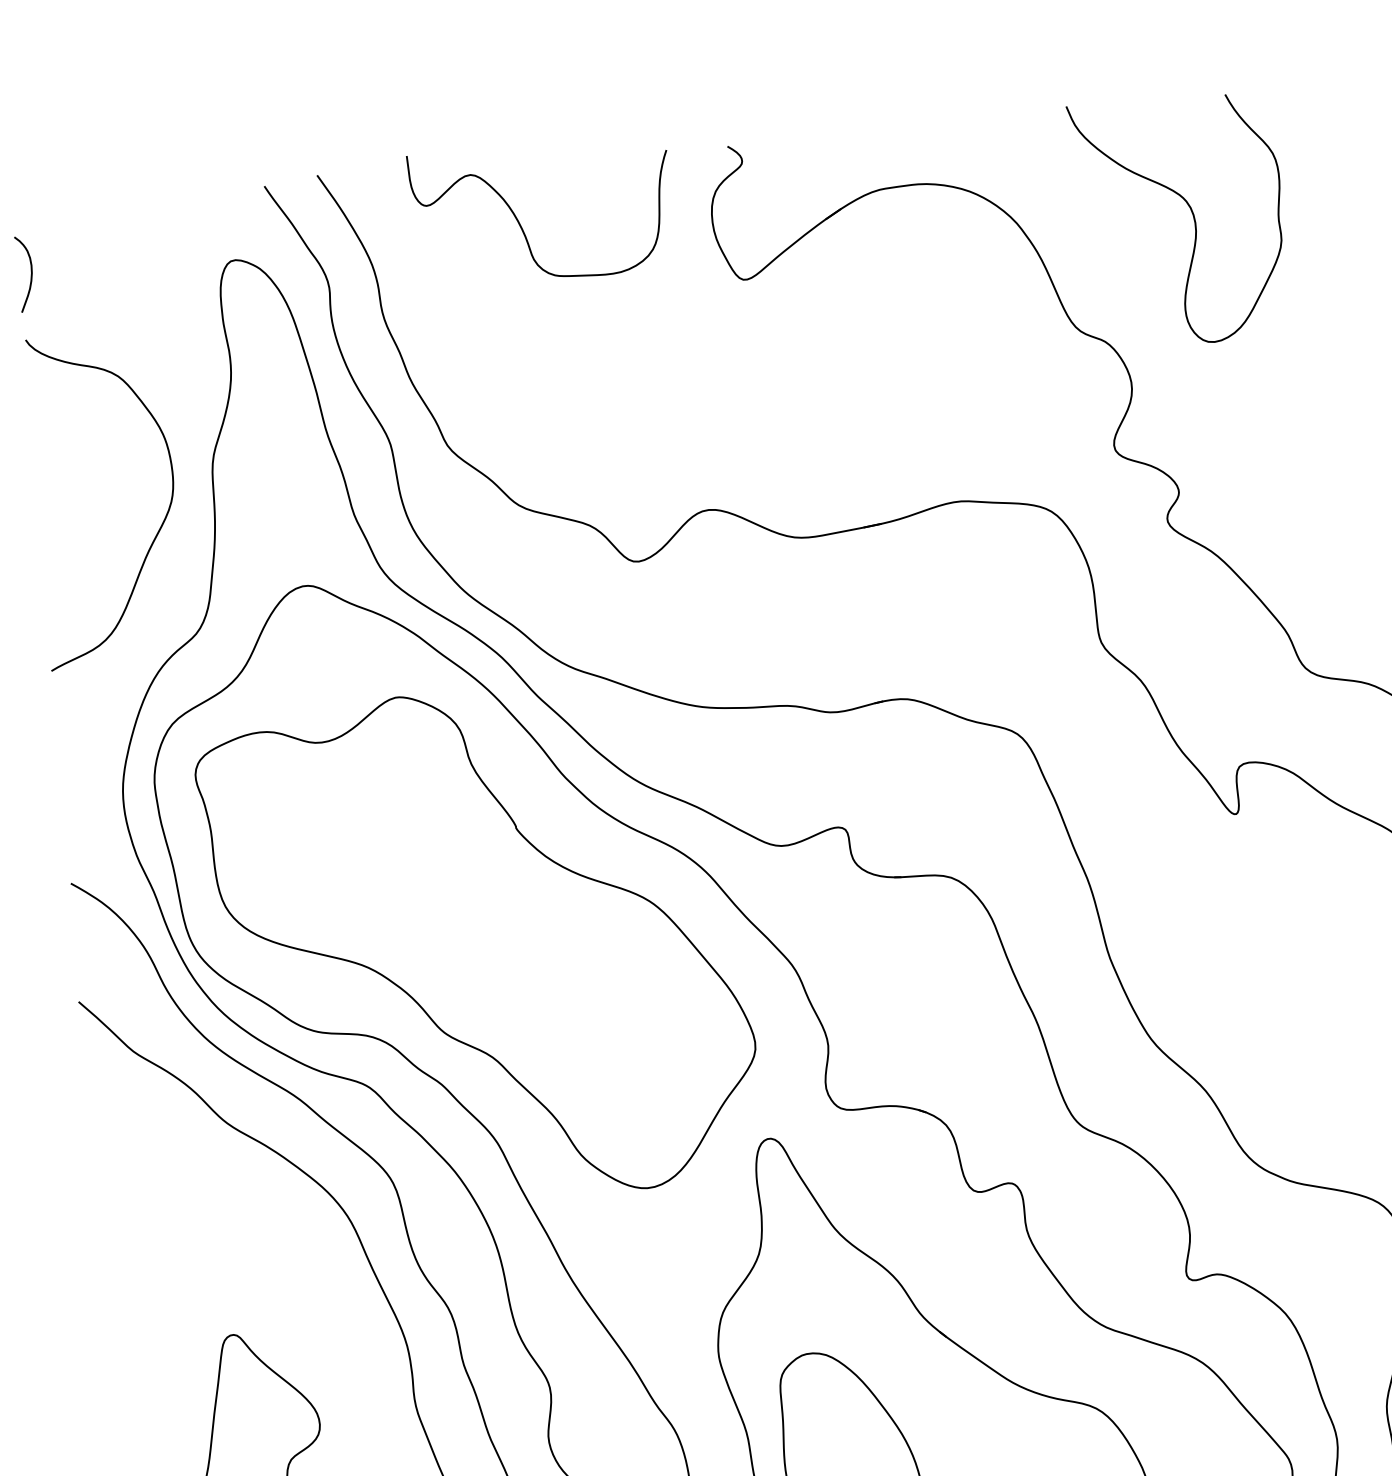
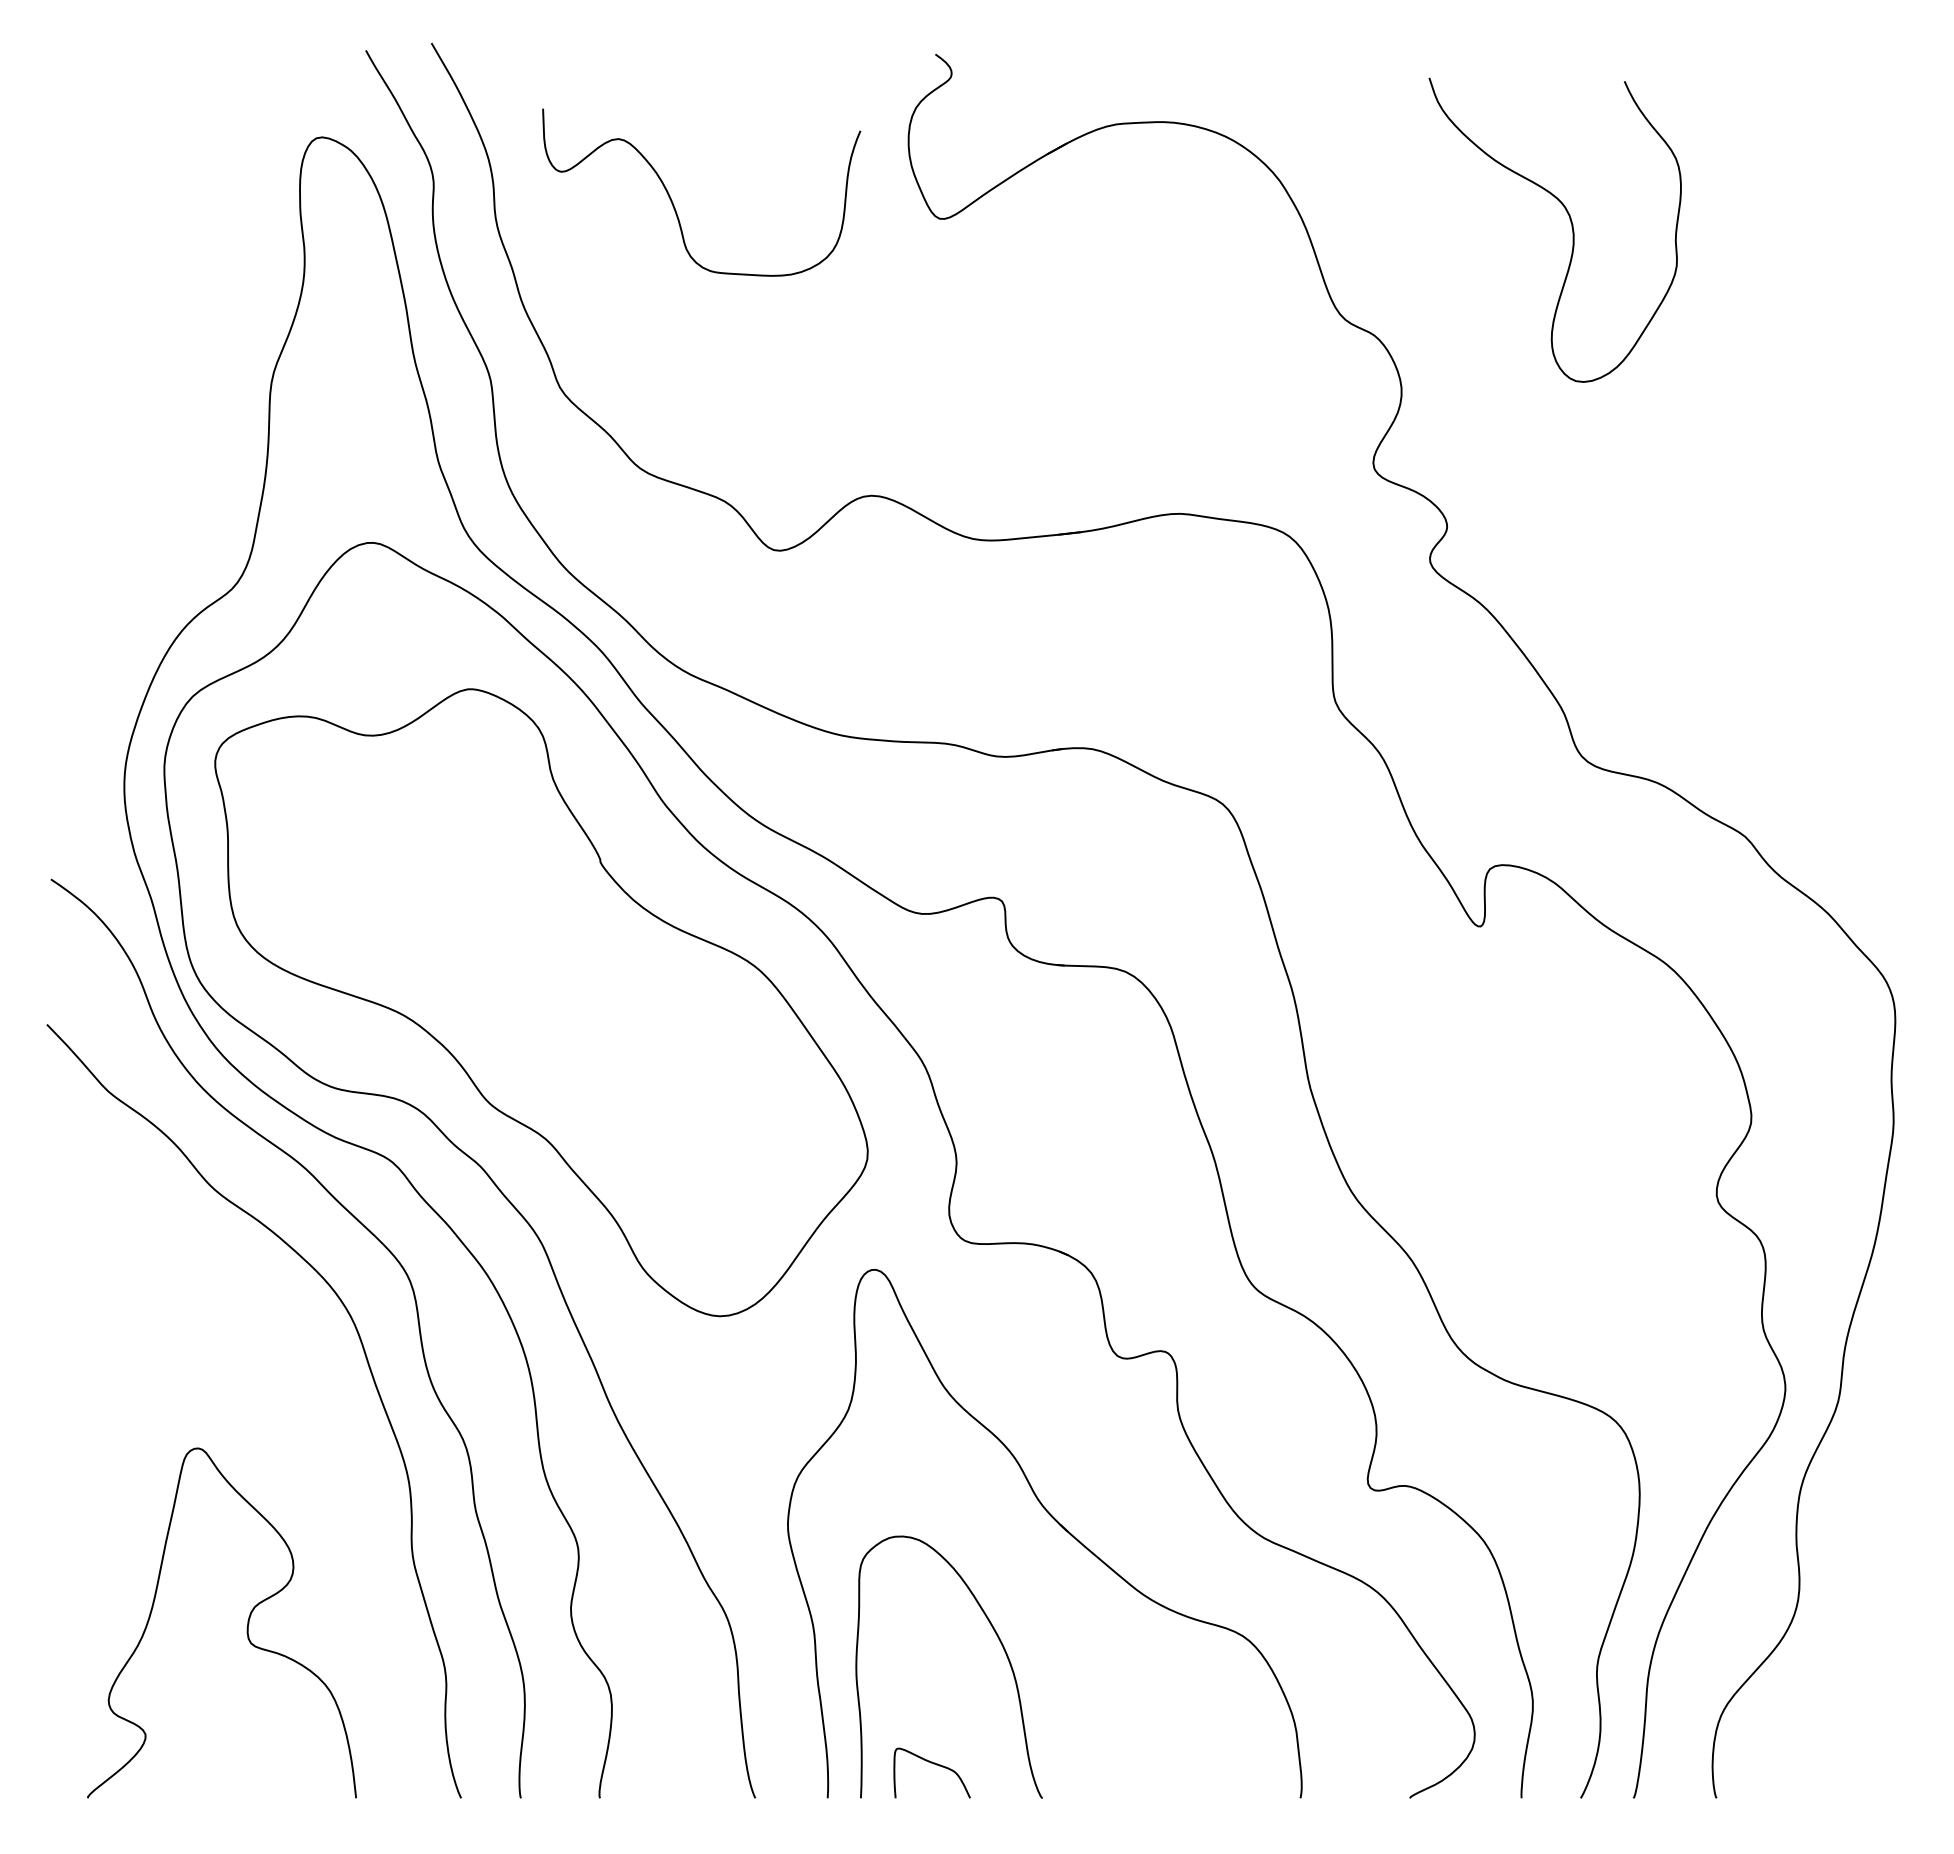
curve: (1193, 217) -> (1571, 227), moved
curve: (519, 222) -> (673, 202), moved
curve: (31, 273) -> (71, 130), removed
curve: (159, 527) -> (199, 455), removed

